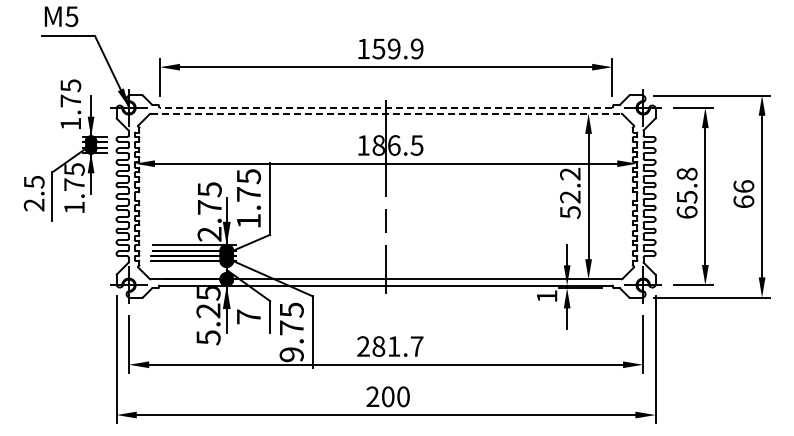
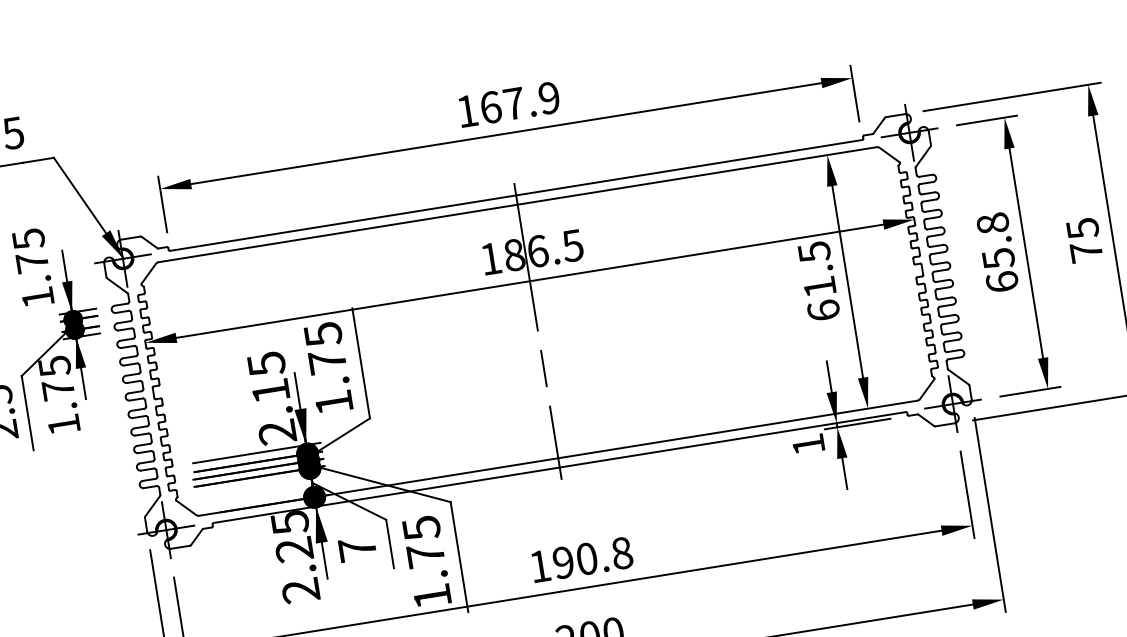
text: (386, 48) -> (502, 104), 159.9 -> 167.9
line: (385, 107) -> (515, 195), dashed -> solid
line: (386, 113) -> (518, 204), dashed -> solid
text: (570, 192) -> (819, 280), 52.2 -> 61.5
text: (743, 194) -> (1084, 240), 66 -> 75
text: (209, 207) -> (270, 391), 2.75 -> 2.15
text: (208, 337) -> (300, 590), 5.25 -> 2.25
text: (390, 346) -> (581, 559), 281.7 -> 190.8
text: (291, 354) -> (431, 596), 9.75 -> 1.75

